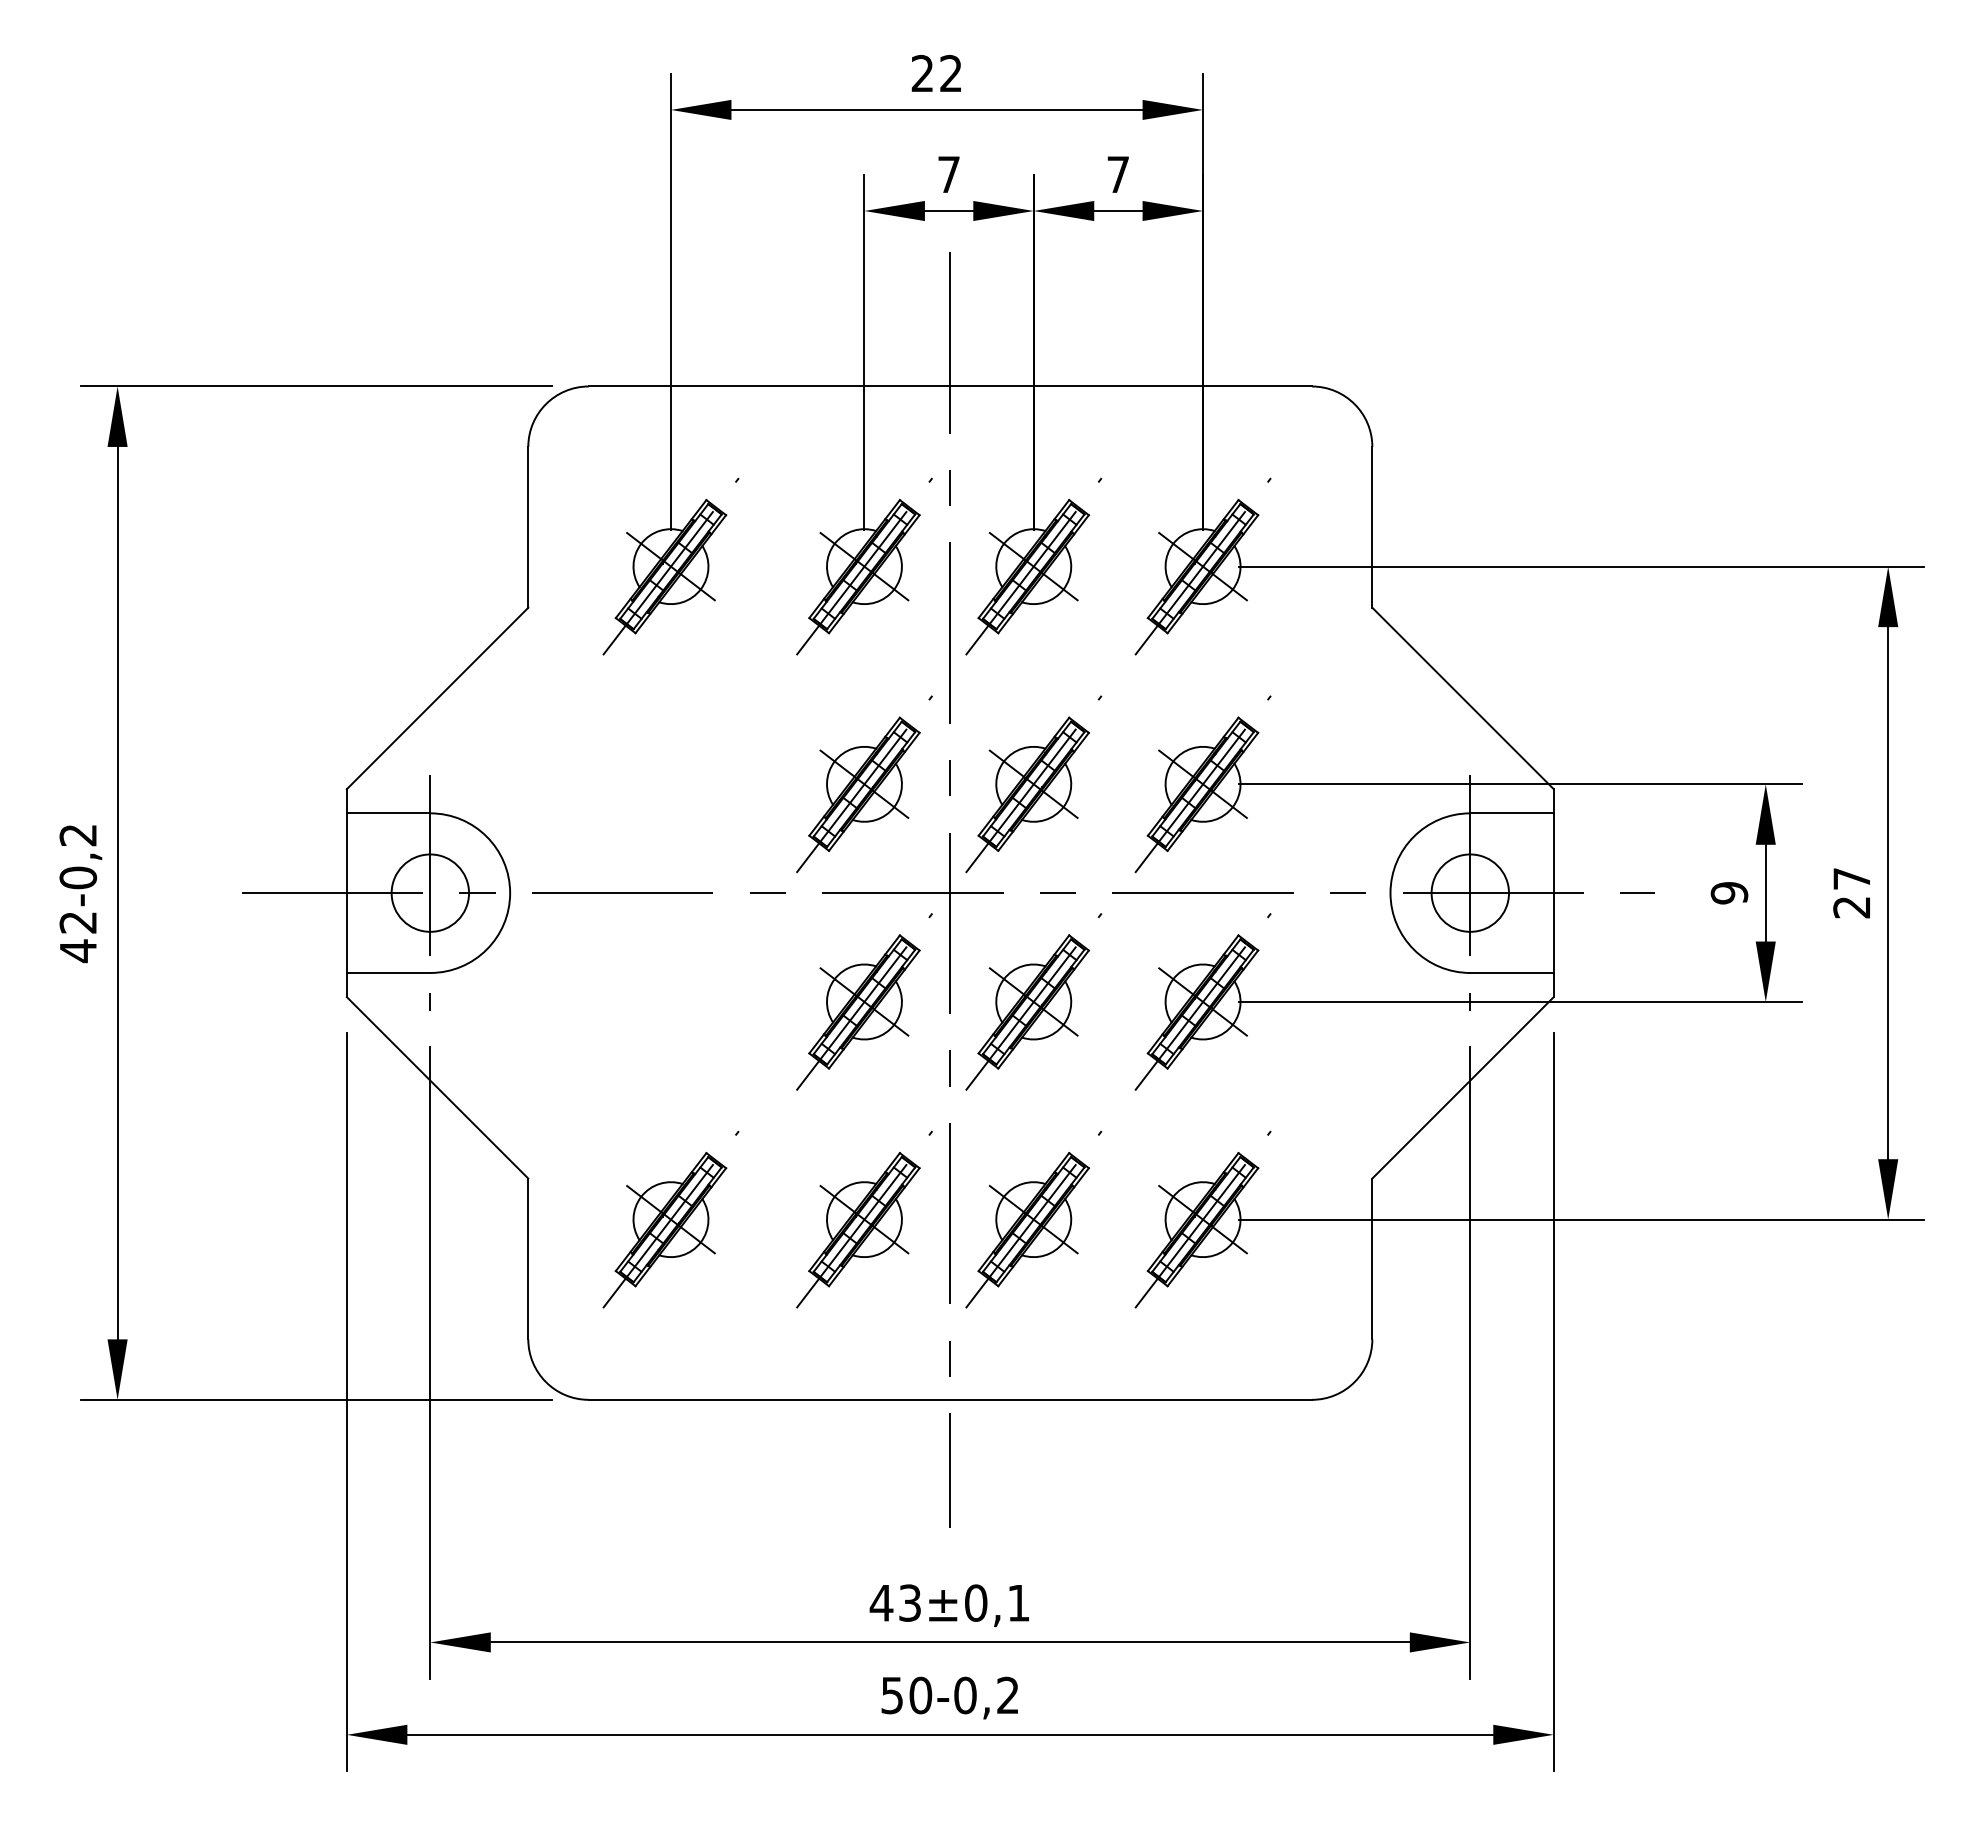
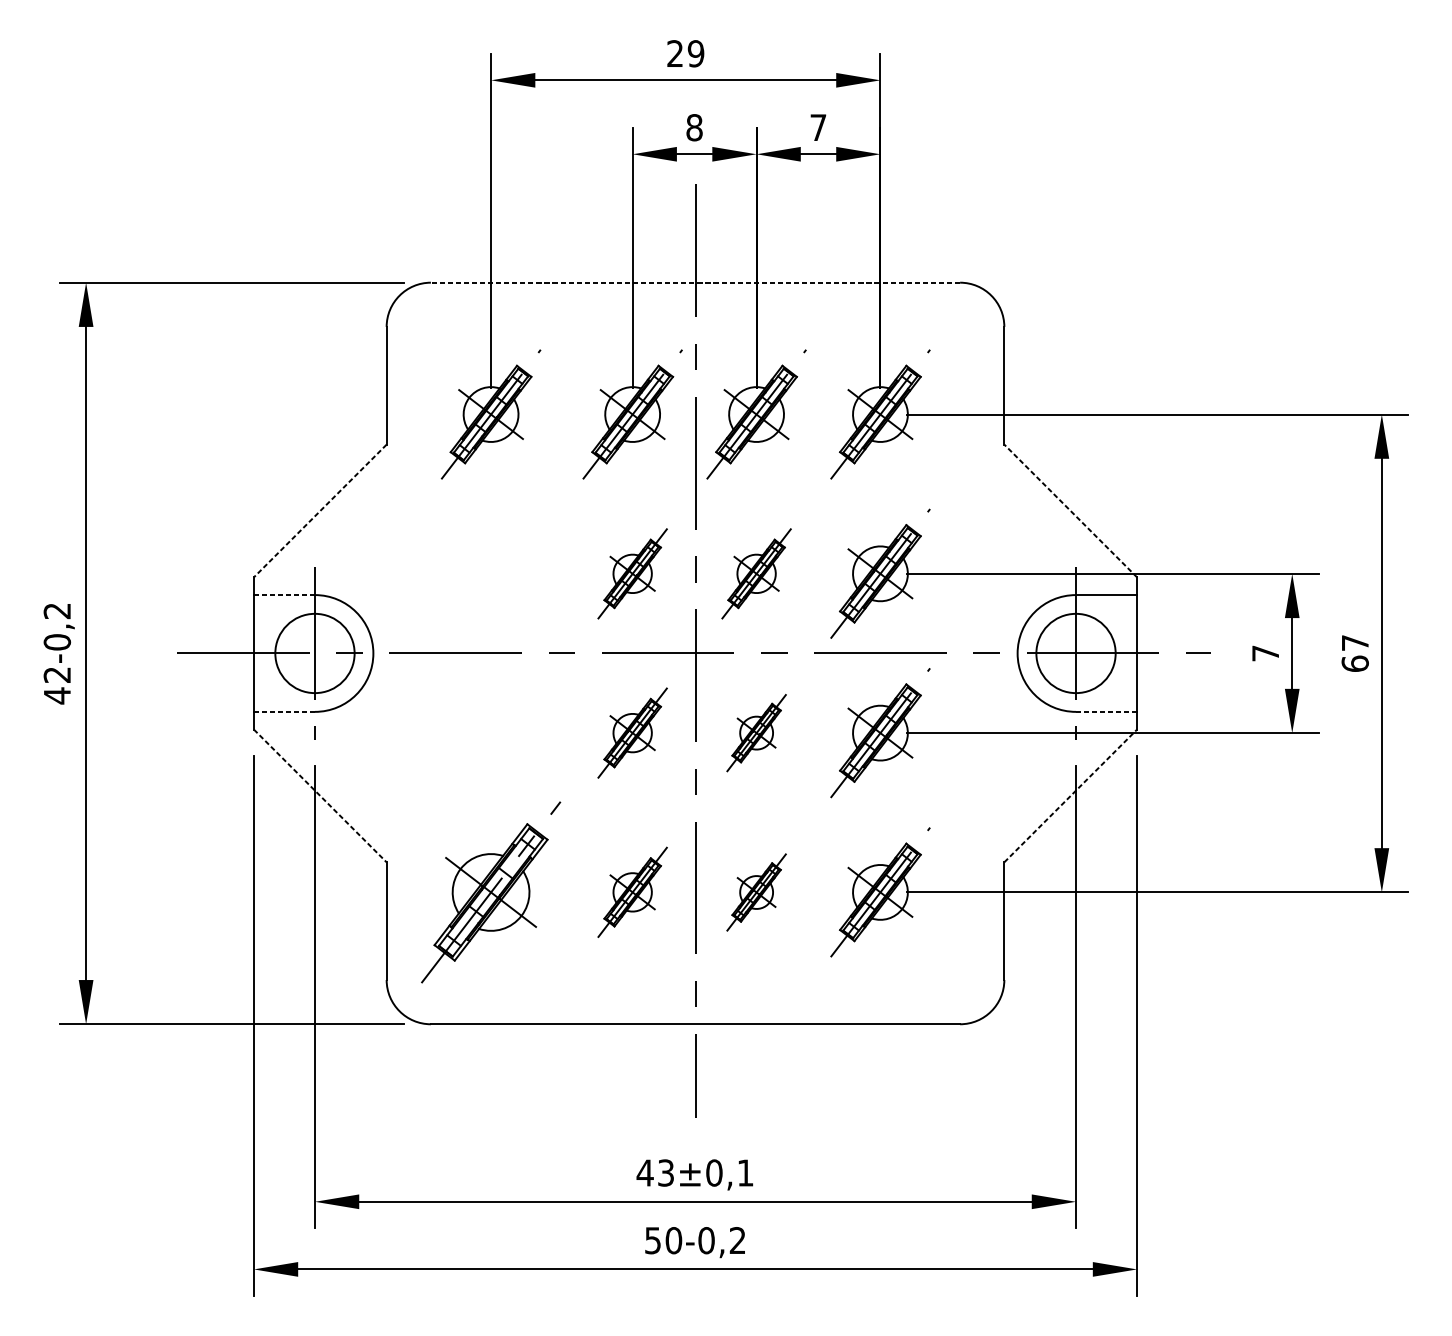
text: (950, 73) -> (695, 53), 22 -> 29
text: (949, 174) -> (694, 127), 7 -> 8
line: (950, 386) -> (695, 282), solid -> dashed
line: (437, 698) -> (320, 511), solid -> dashed
line: (1462, 698) -> (1070, 511), solid -> dashed
part: (864, 784) -> (632, 573), size x0.7
part: (1033, 784) -> (756, 573), size x0.7
line: (388, 813) -> (284, 595), solid -> dashed
circle: (430, 892) -> (315, 652), size x1.4
circle: (1470, 892) -> (1076, 652), size x1.4
text: (1729, 893) -> (1265, 653), 9 -> 7
text: (1851, 907) -> (1354, 663), 27 -> 67
line: (388, 972) -> (284, 711), solid -> dashed
line: (1512, 972) -> (1106, 711), solid -> dashed
part: (864, 1001) -> (632, 732), size x0.7
part: (1033, 1001) -> (756, 732), size x0.6
line: (1463, 1087) -> (1071, 795), solid -> dashed
line: (437, 1088) -> (320, 796), solid -> dashed
part: (670, 1219) -> (490, 892), size x1.4
part: (864, 1219) -> (632, 892), size x0.7
part: (1033, 1219) -> (756, 892), size x0.6

